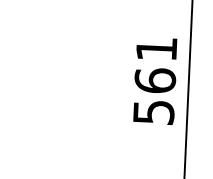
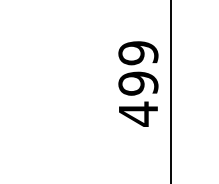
text: (155, 80) -> (138, 83), 561 -> 499

